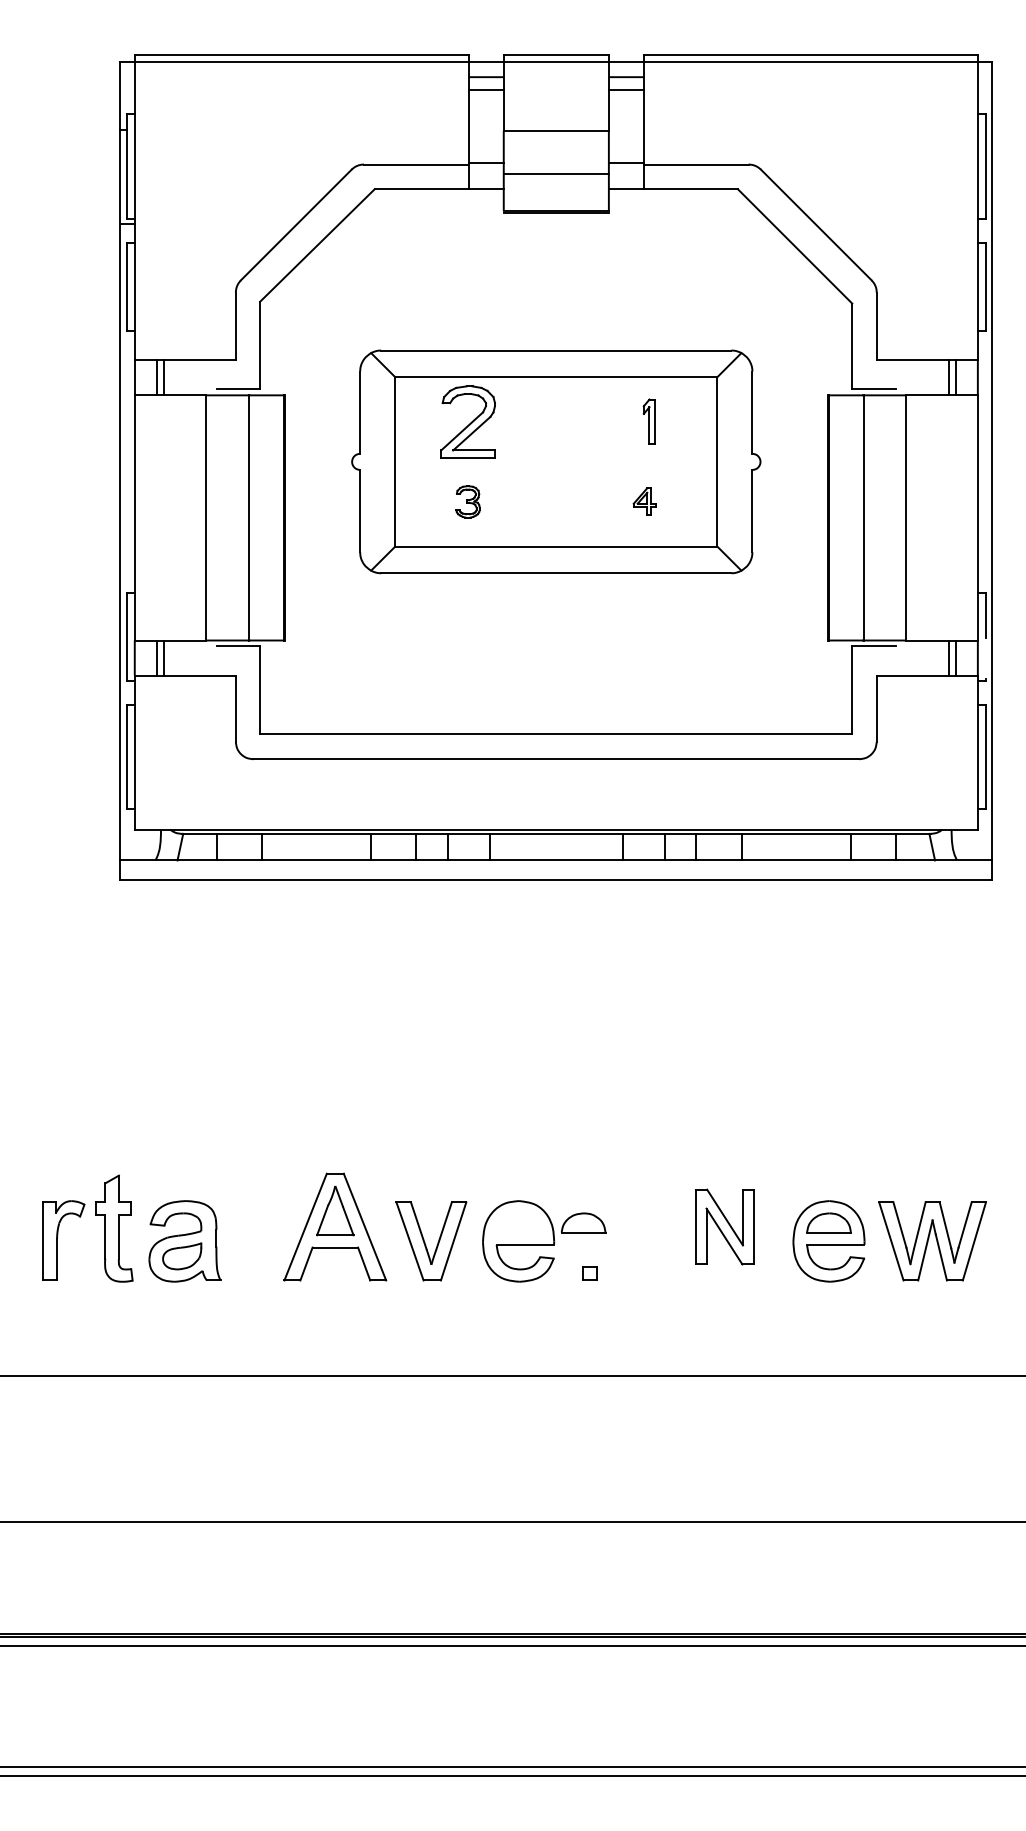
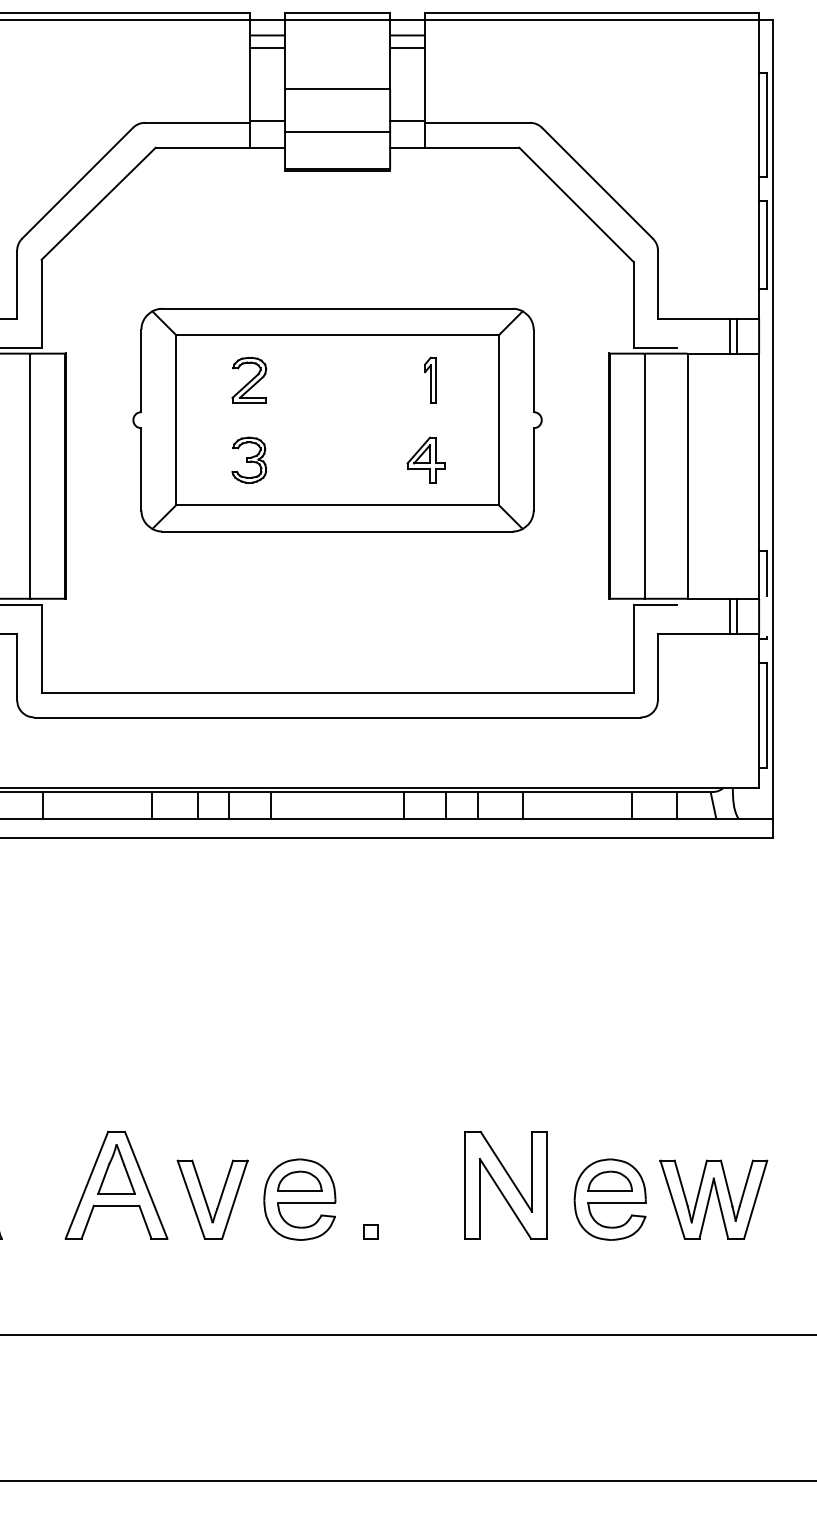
part: (467, 421) -> (248, 379), size x0.62
part: (467, 501) -> (248, 459), size x1.43
part: (644, 501) -> (425, 459), size x1.67
part: (583, 1222) -> (299, 1180), moved
part: (724, 1226) -> (505, 1184), size x1.43

